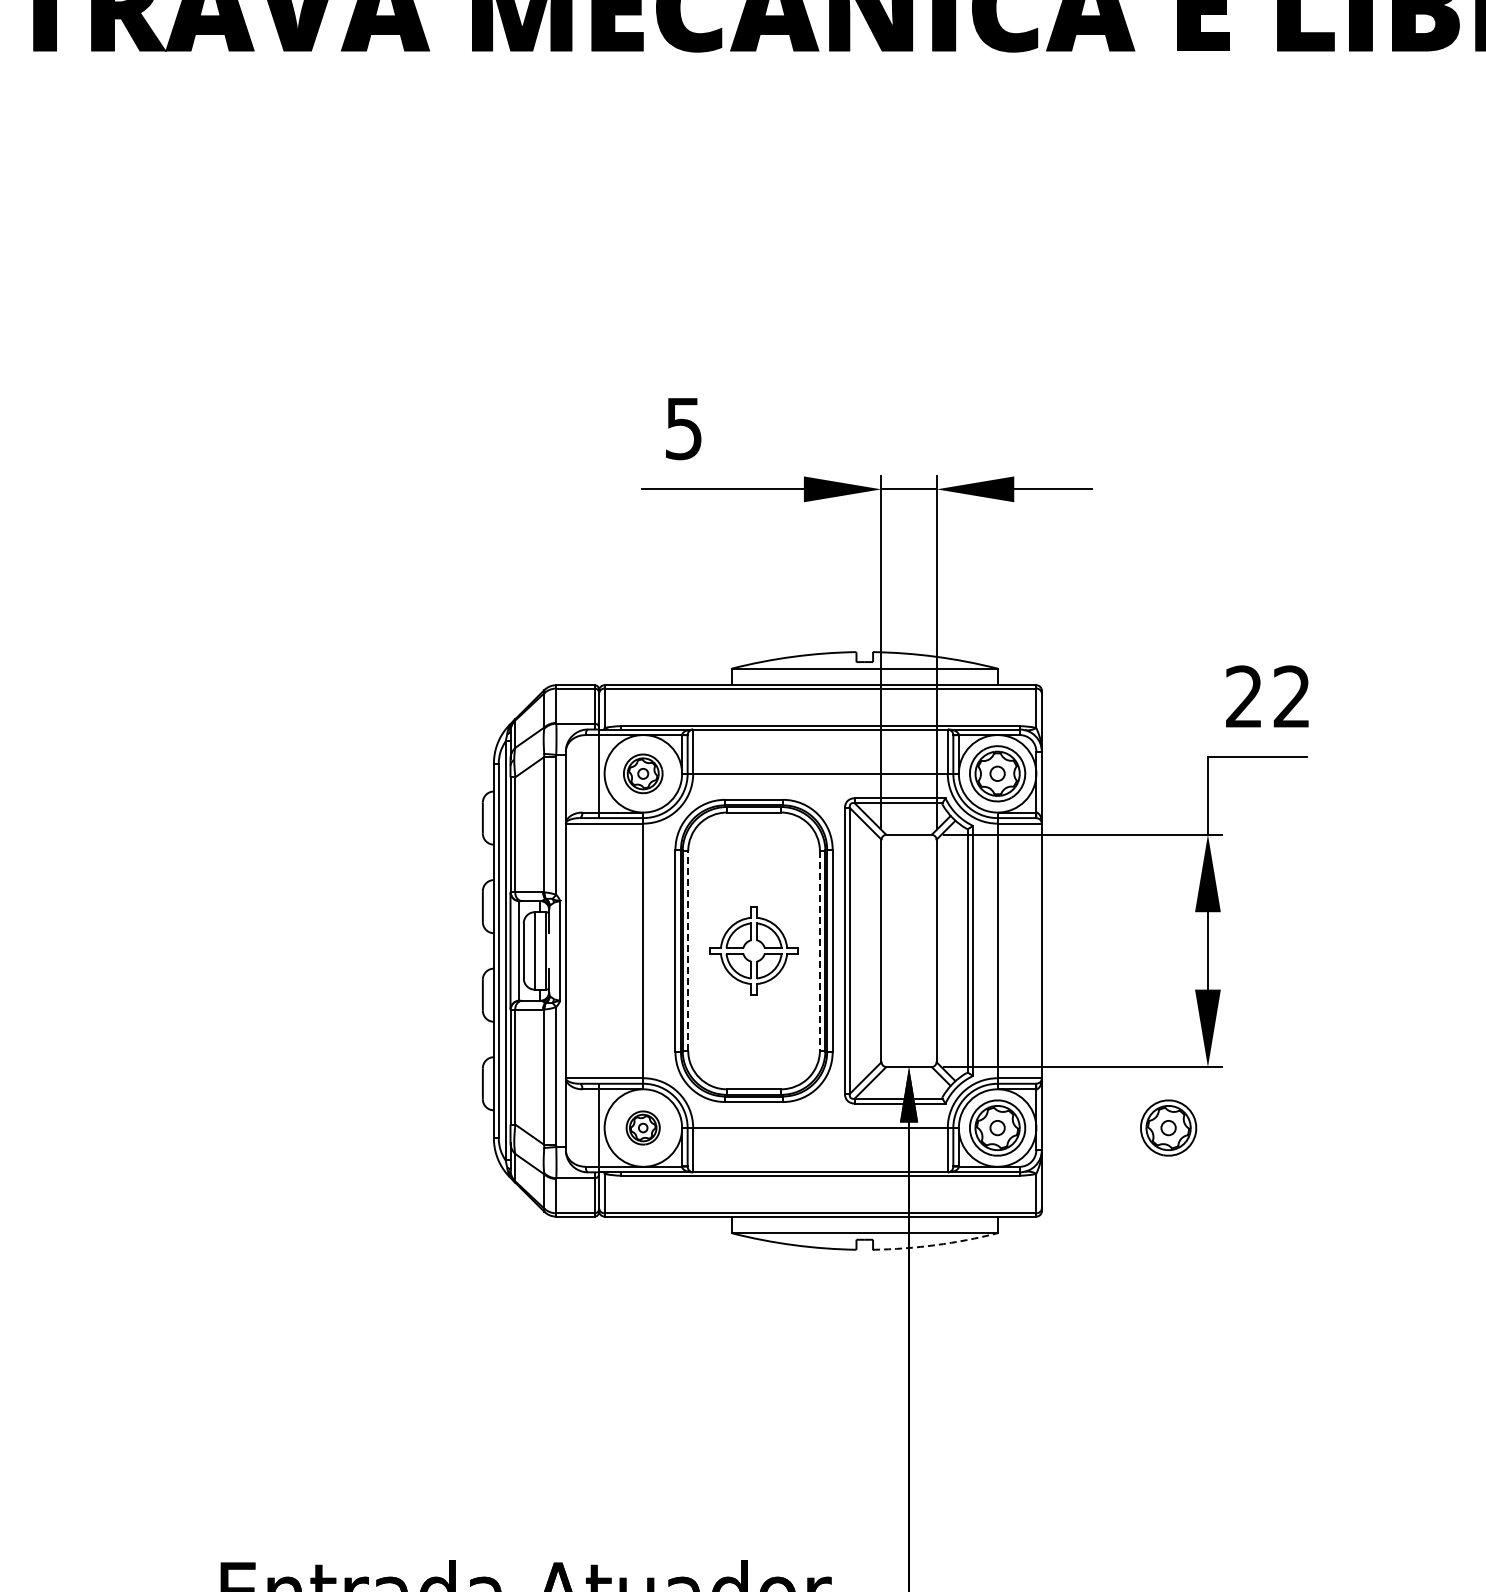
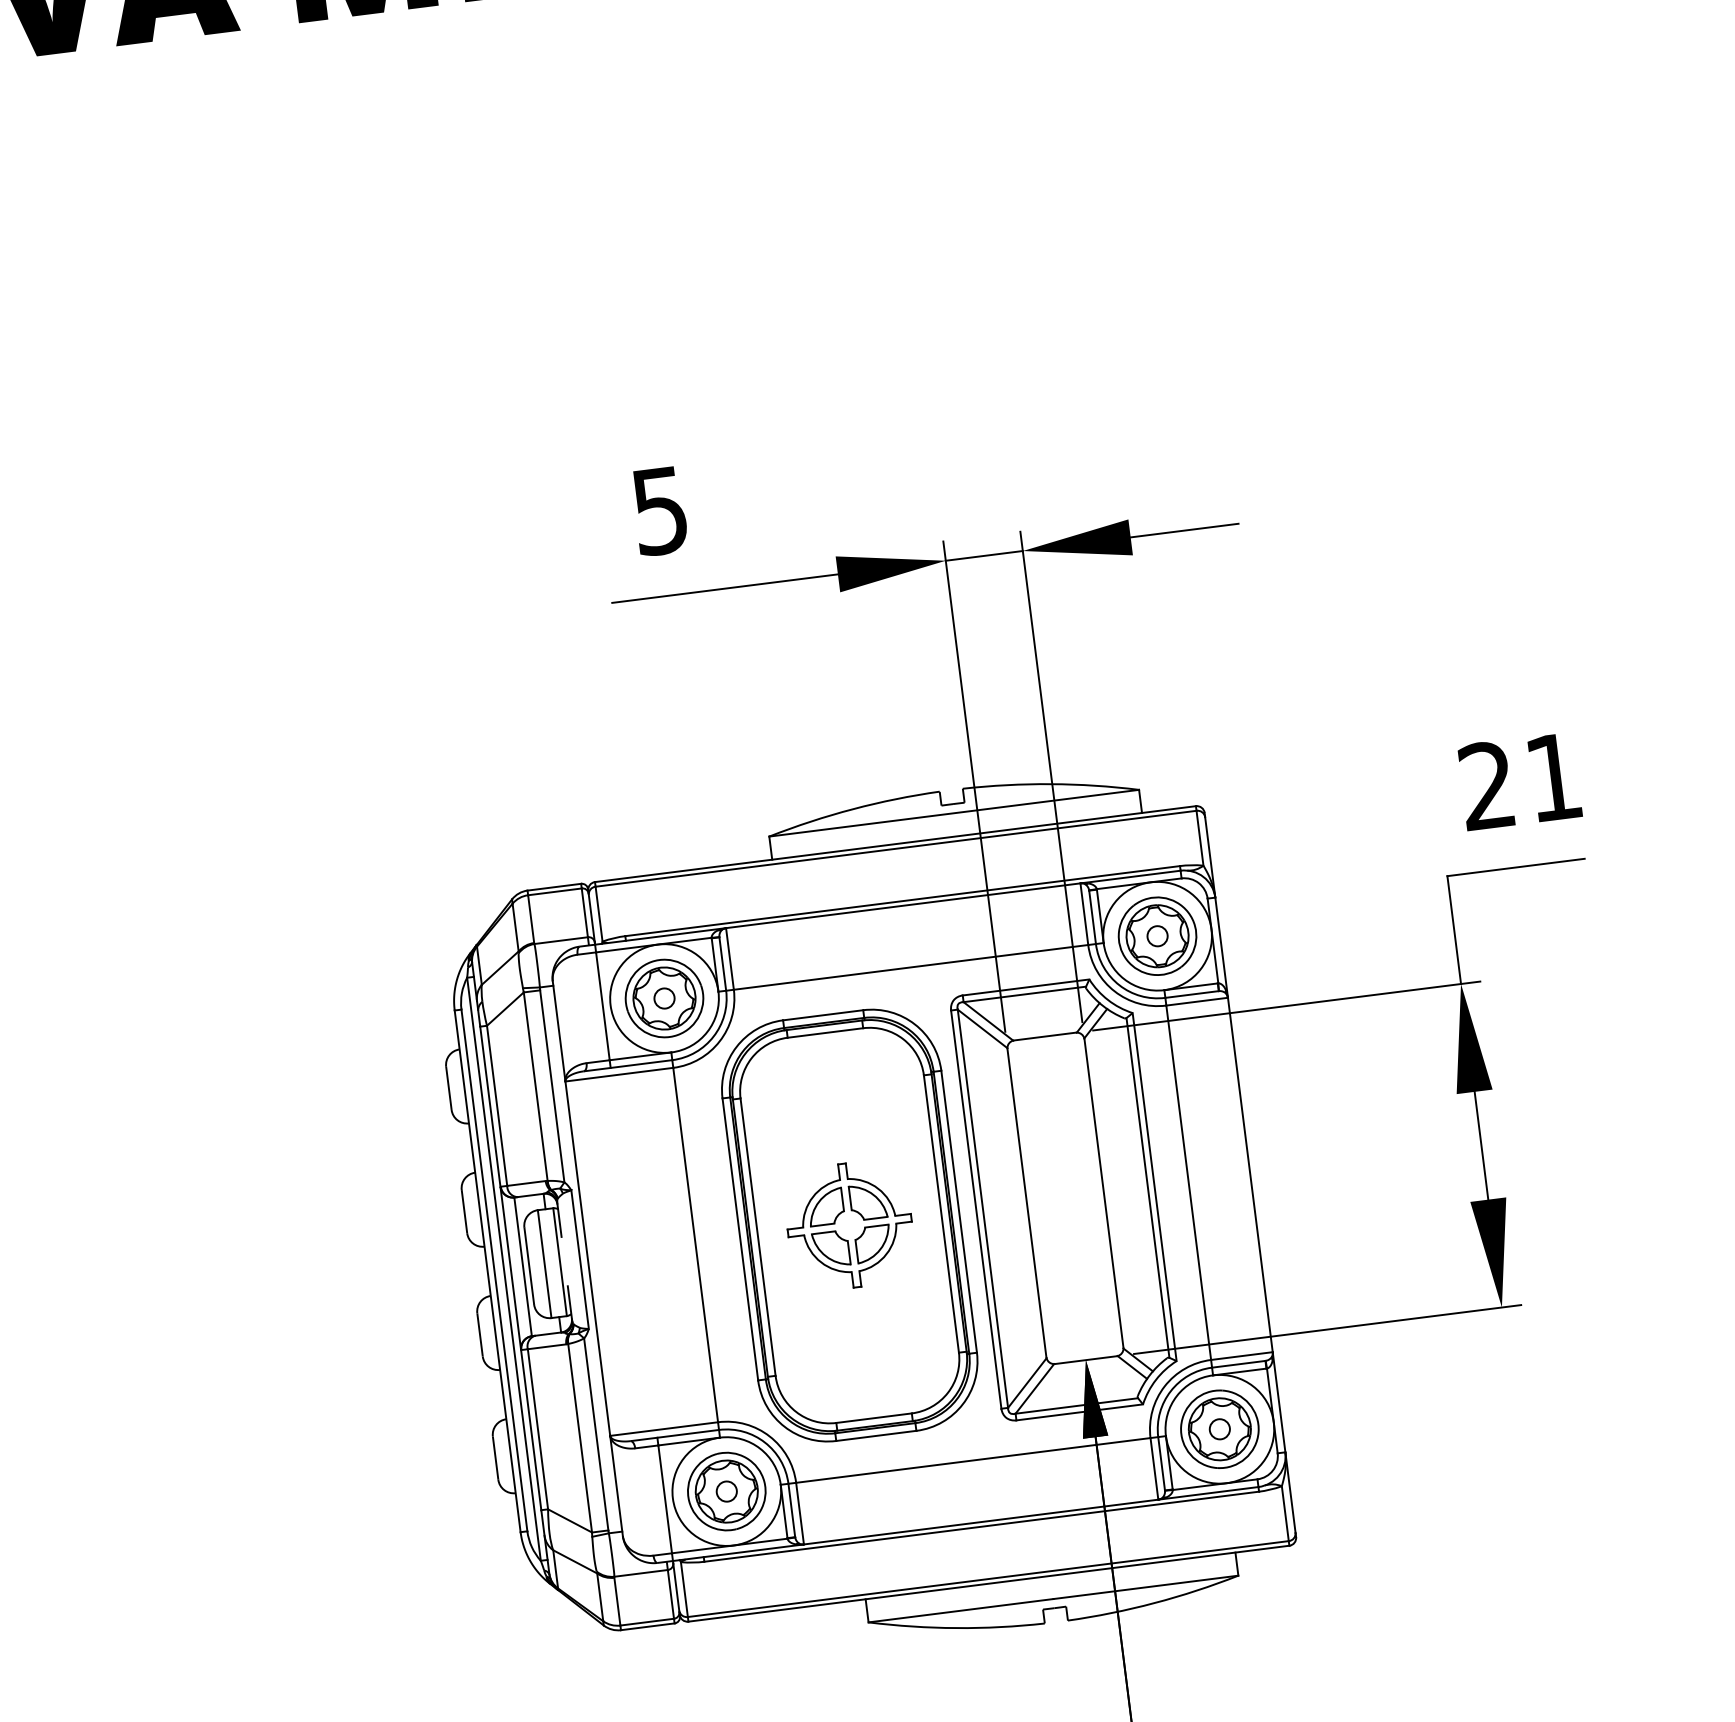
text: (1291, 696) -> (1553, 776), 22 -> 21
part: (642, 773) -> (663, 998), size x1.43
line: (688, 950) -> (758, 1236), dashed -> solid
line: (819, 950) -> (940, 1213), dashed -> solid
part: (642, 1127) -> (725, 1490), size x1.67
part: (1168, 1127) -> (1457, 1398), removed
arc: (935, 1245) -> (1154, 1603), dashed -> solid

